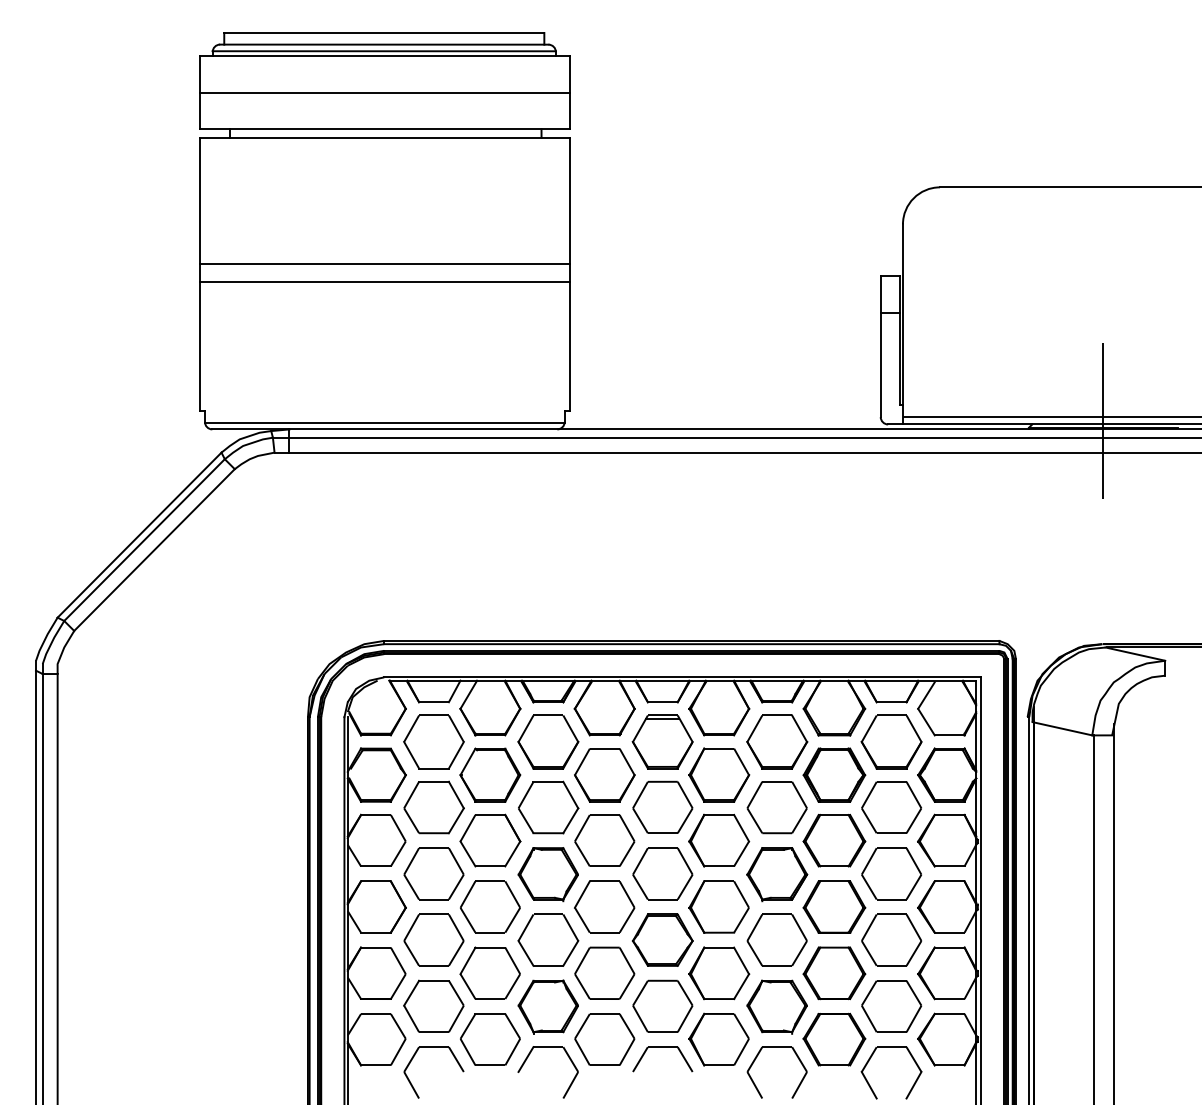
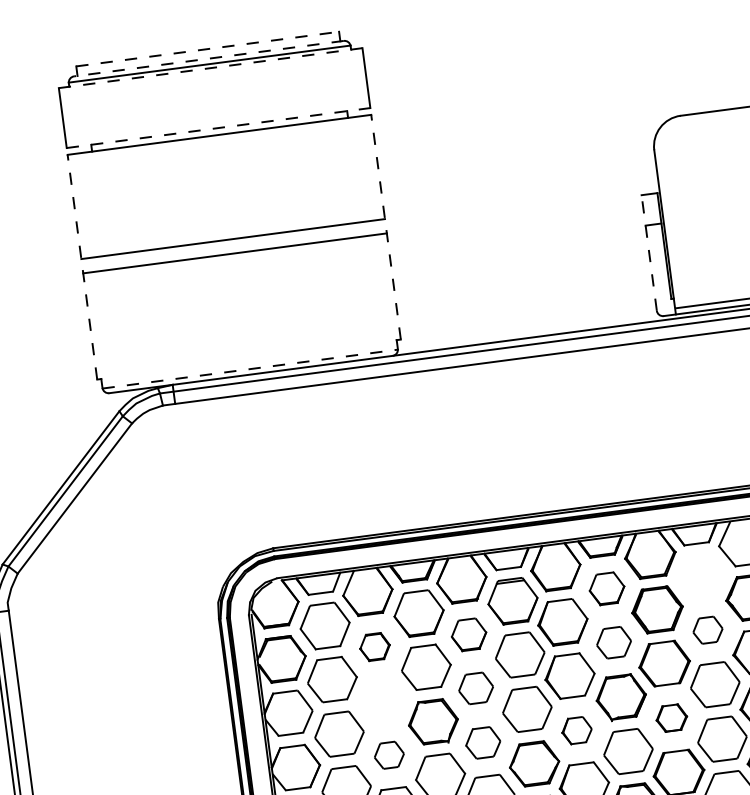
line: (384, 33) -> (207, 49), solid -> dashed
line: (383, 44) -> (208, 58), solid -> dashed
line: (384, 56) -> (210, 68), solid -> dashed
line: (384, 92) -> (214, 97), removed
line: (384, 129) -> (218, 128), solid -> dashed
line: (199, 274) -> (82, 267), solid -> dashed
line: (569, 274) -> (385, 227), solid -> dashed
line: (880, 346) -> (649, 252), solid -> dashed
line: (384, 422) -> (249, 368), solid -> dashed
part: (777, 741) -> (607, 588), size x0.7
part: (891, 741) -> (700, 576), removed
part: (490, 774) -> (375, 646), size x0.6
part: (604, 775) -> (468, 634), size x0.7
part: (776, 807) -> (613, 642), size x0.7
part: (891, 807) -> (707, 630), size x0.6
part: (490, 840) -> (382, 700), removed
part: (604, 840) -> (475, 688), size x0.7
part: (490, 906) -> (389, 754), size x0.6
part: (604, 906) -> (482, 742), size x0.7
part: (718, 906) -> (576, 730), size x0.6
part: (834, 906) -> (671, 717), size x0.6

